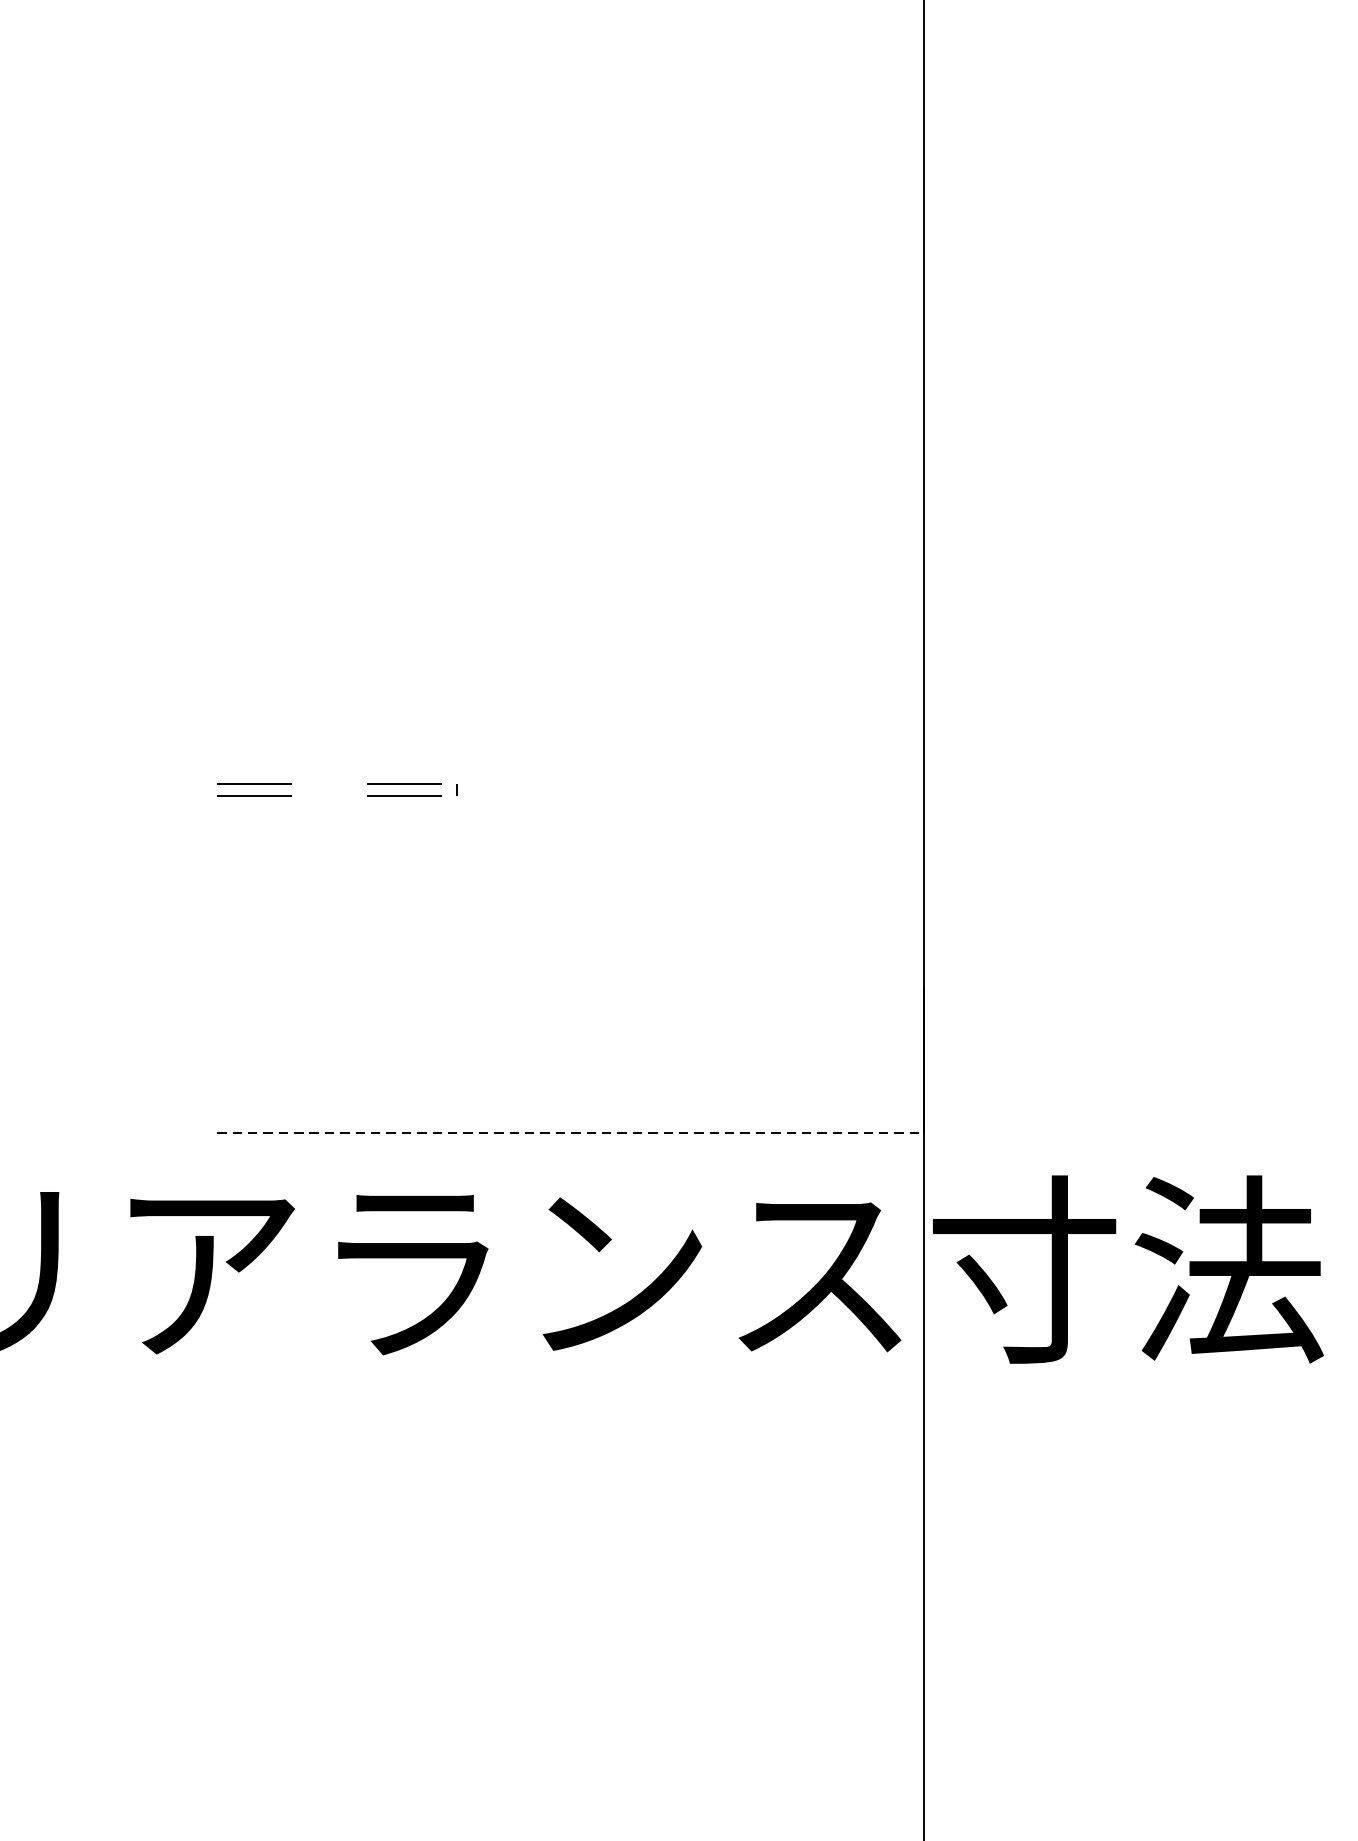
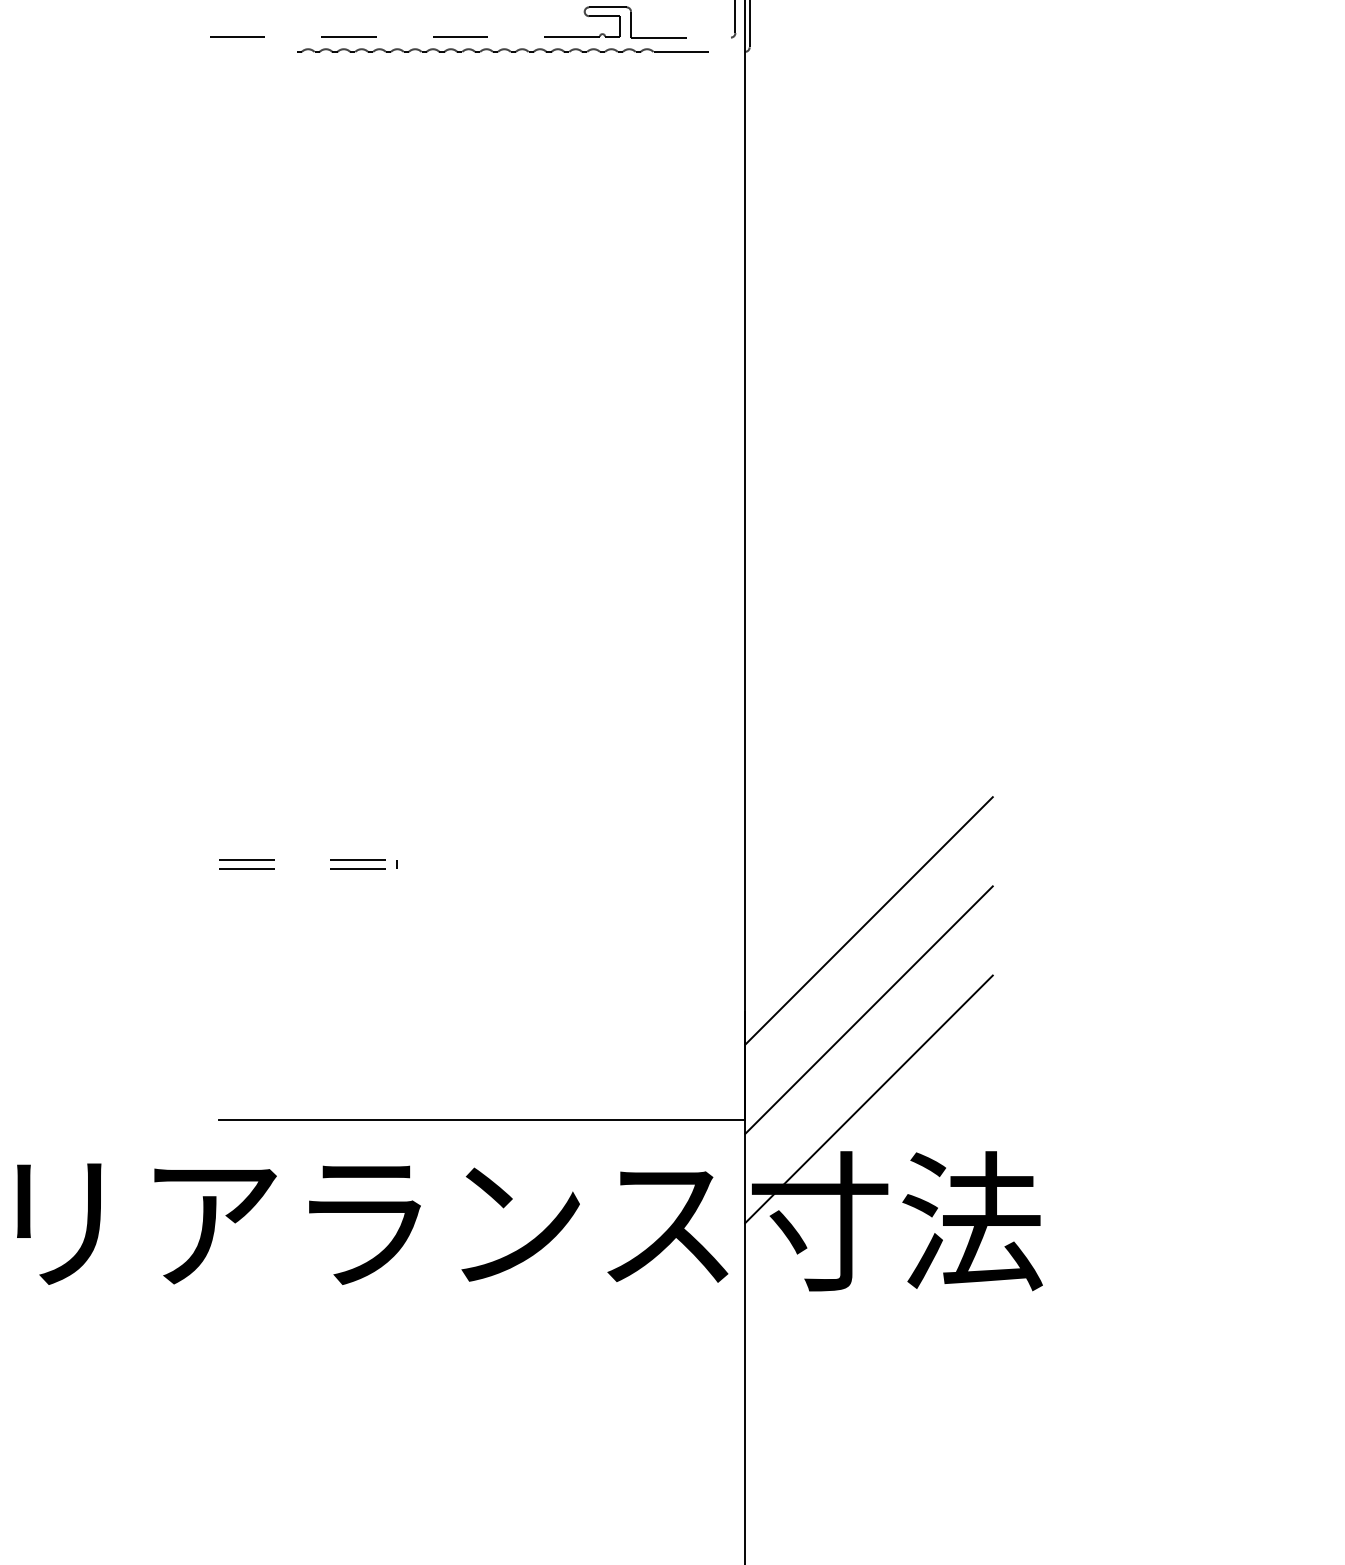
line: (1089, 865) -> (868, 920), added
line: (1089, 985) -> (868, 1009), added
line: (1089, 1105) -> (868, 1099), added
line: (571, 1132) -> (482, 1119), dashed -> solid

